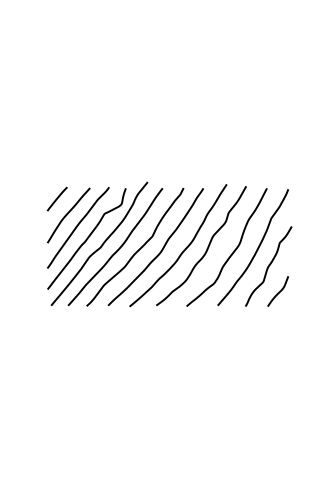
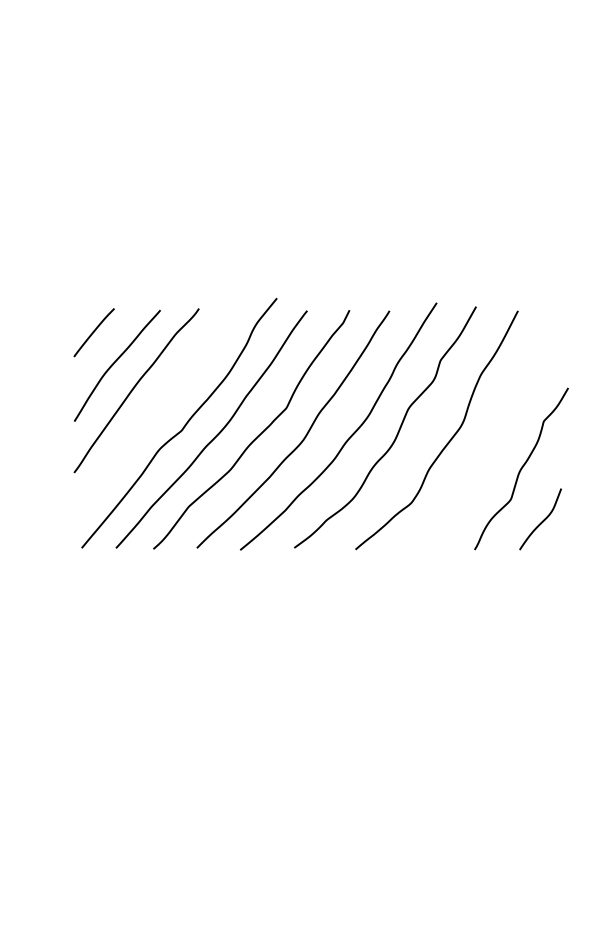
curve: (86, 238) -> (153, 412), removed
curve: (256, 249) -> (496, 434), removed

